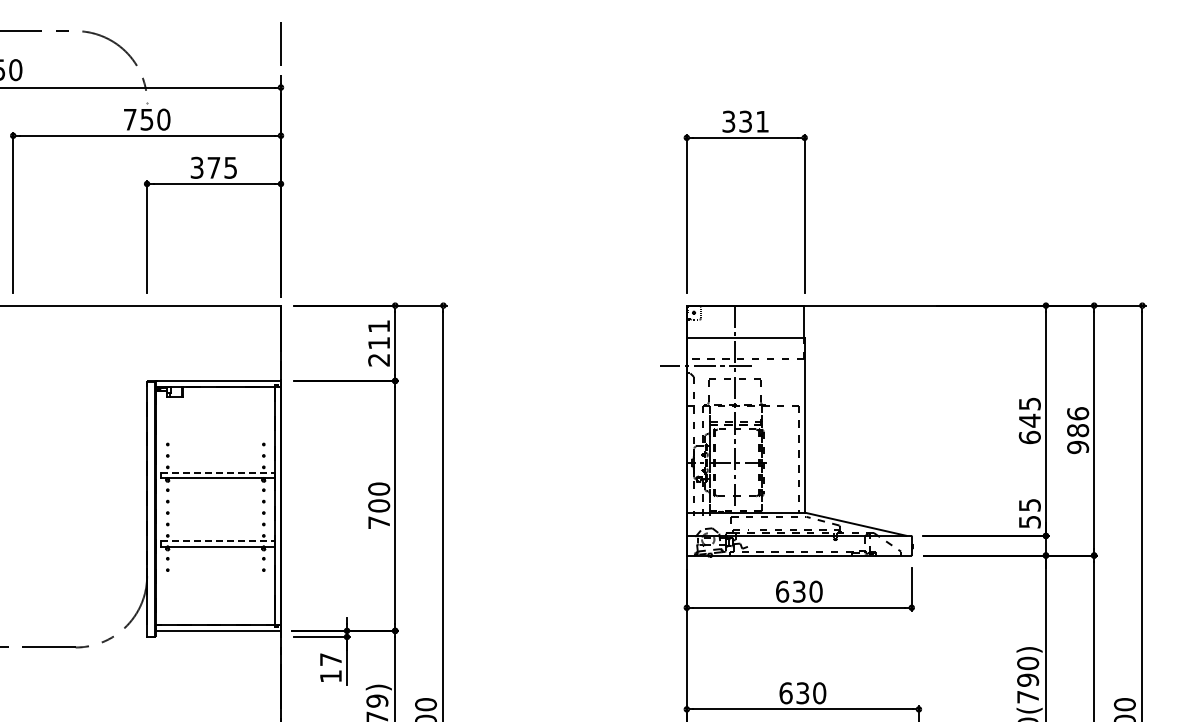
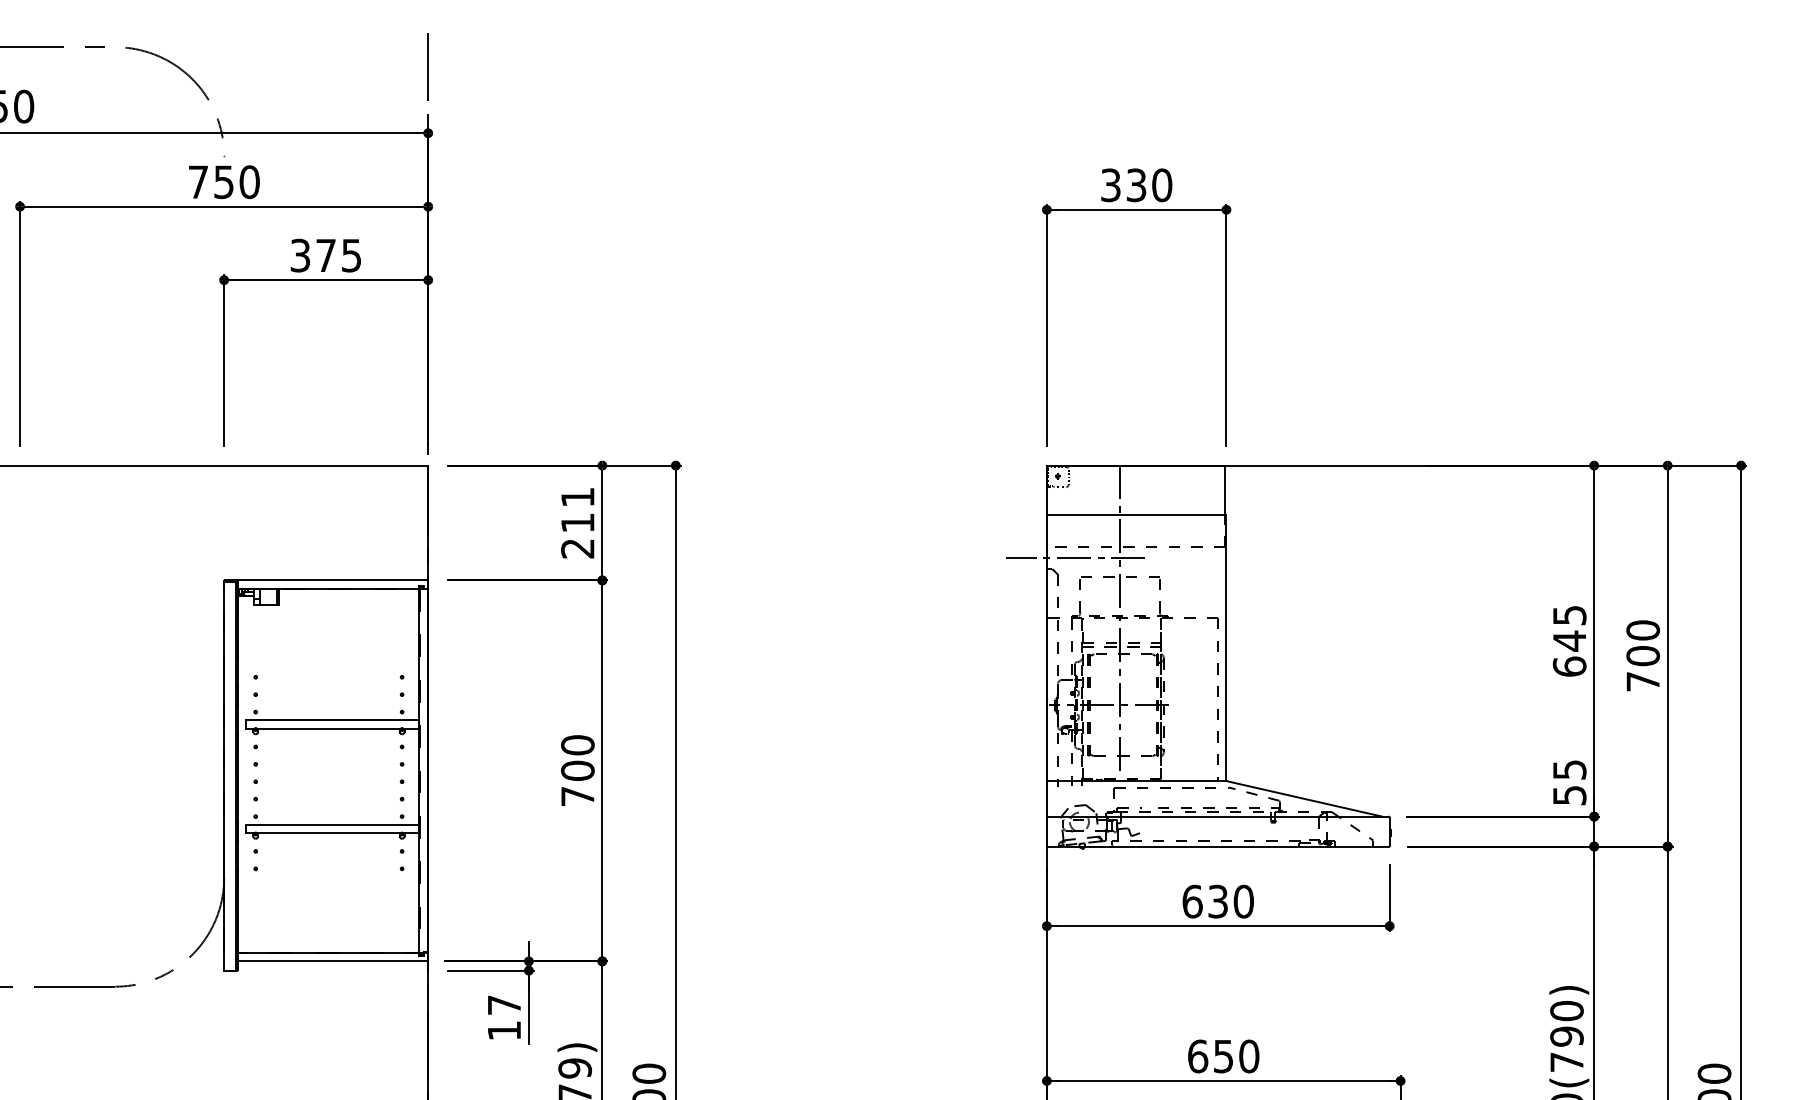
text: (762, 121) -> (1162, 184), 331 -> 330
text: (1078, 430) -> (1643, 655), 986 -> 700
line: (218, 472) -> (332, 719), dashed -> solid
line: (218, 541) -> (332, 825), dashed -> solid
text: (803, 692) -> (1224, 1055), 630 -> 650

